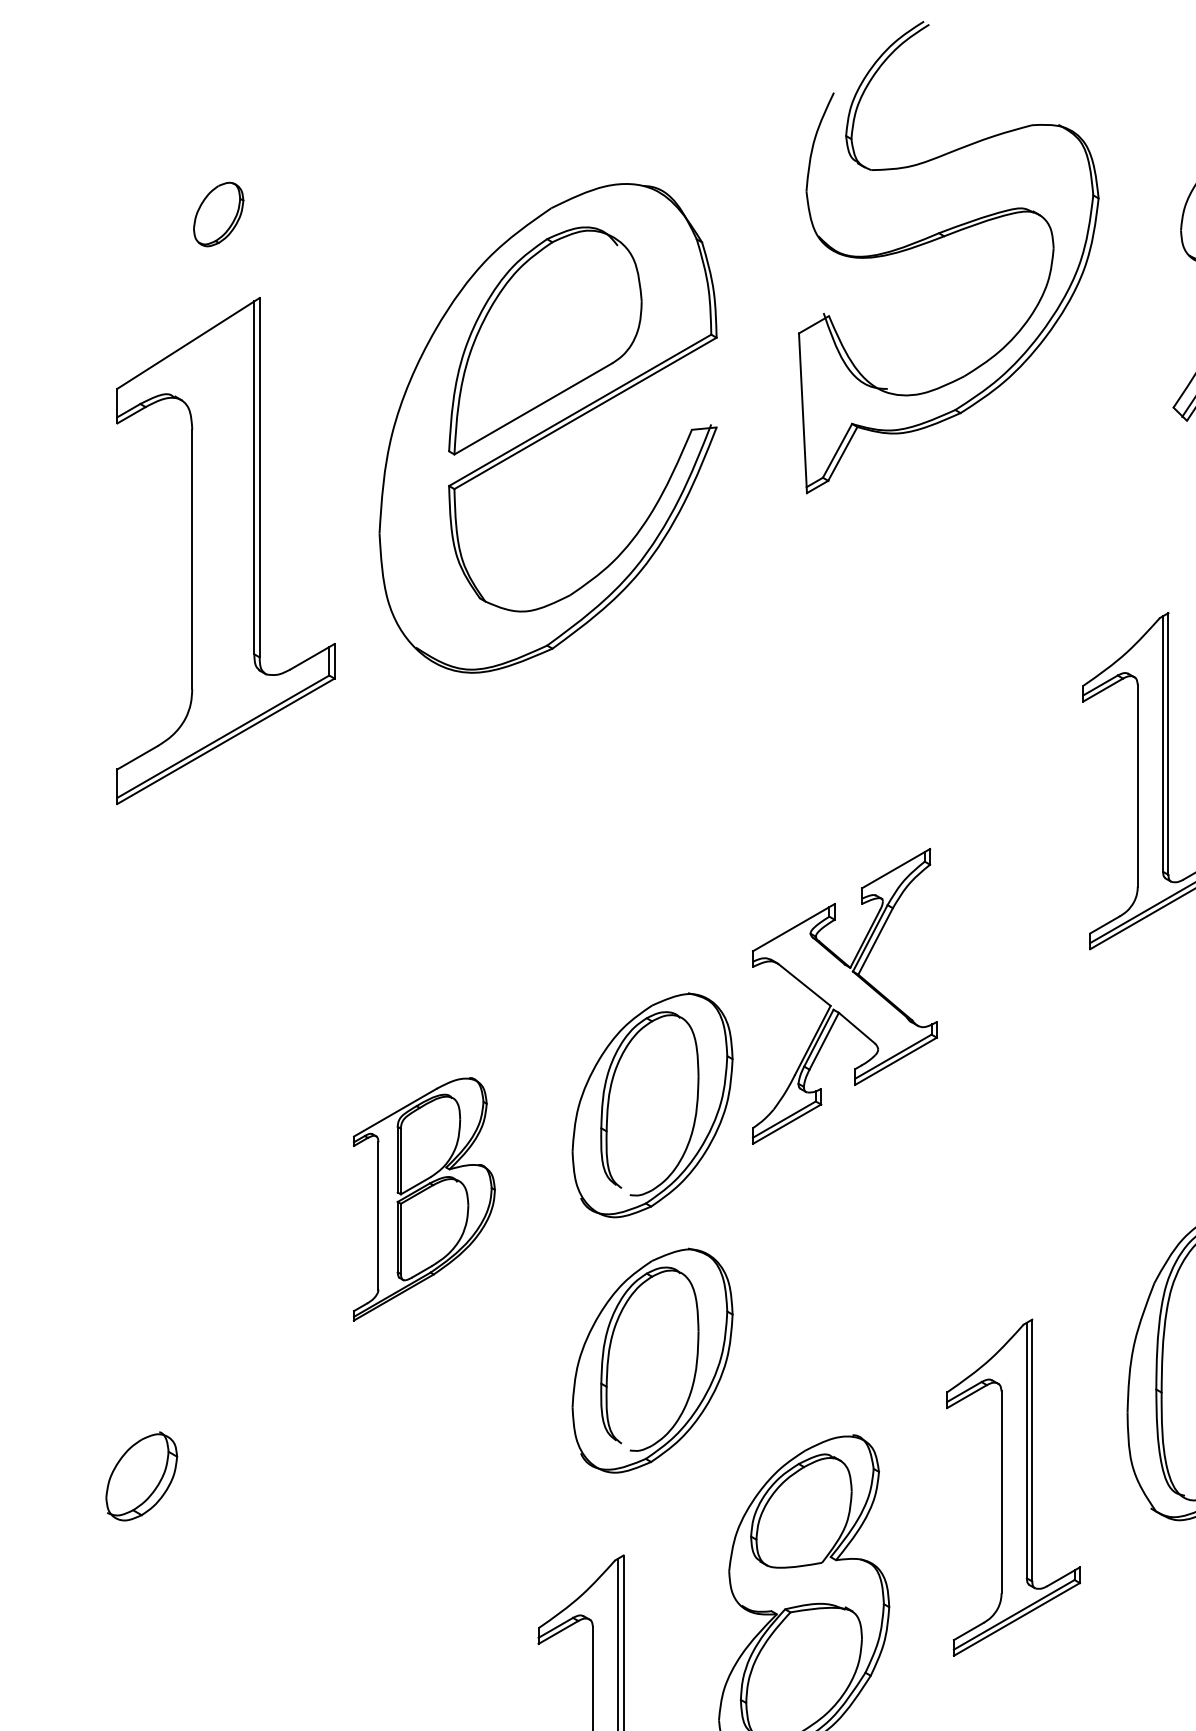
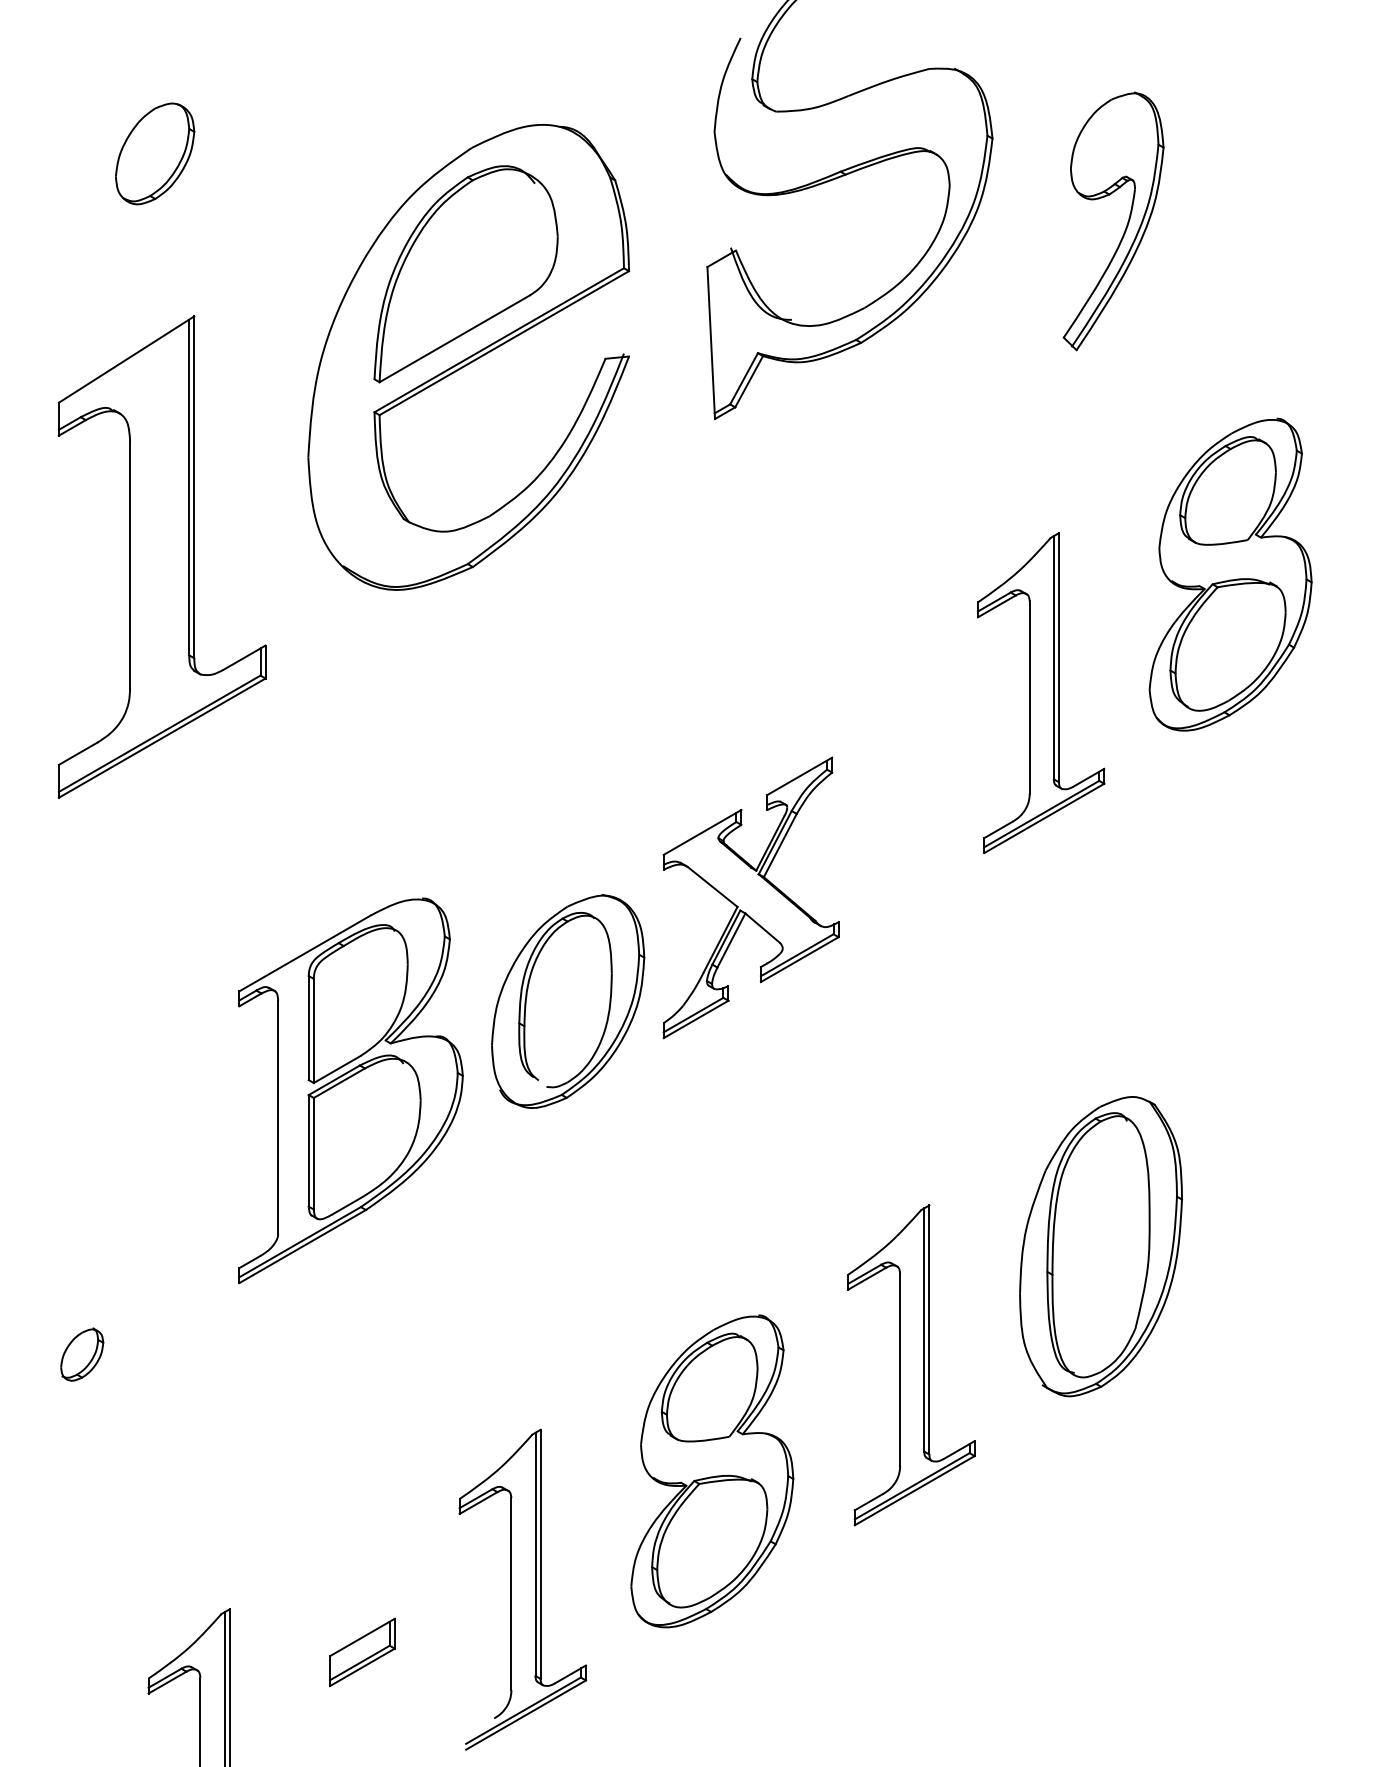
part: (218, 214) -> (155, 153), size x1.67
part: (225, 550) -> (161, 556), moved
part: (423, 1198) -> (350, 1090), size x1.67
part: (652, 1360) -> (568, 1244), removed
part: (142, 1476) -> (82, 1354), size x0.62

